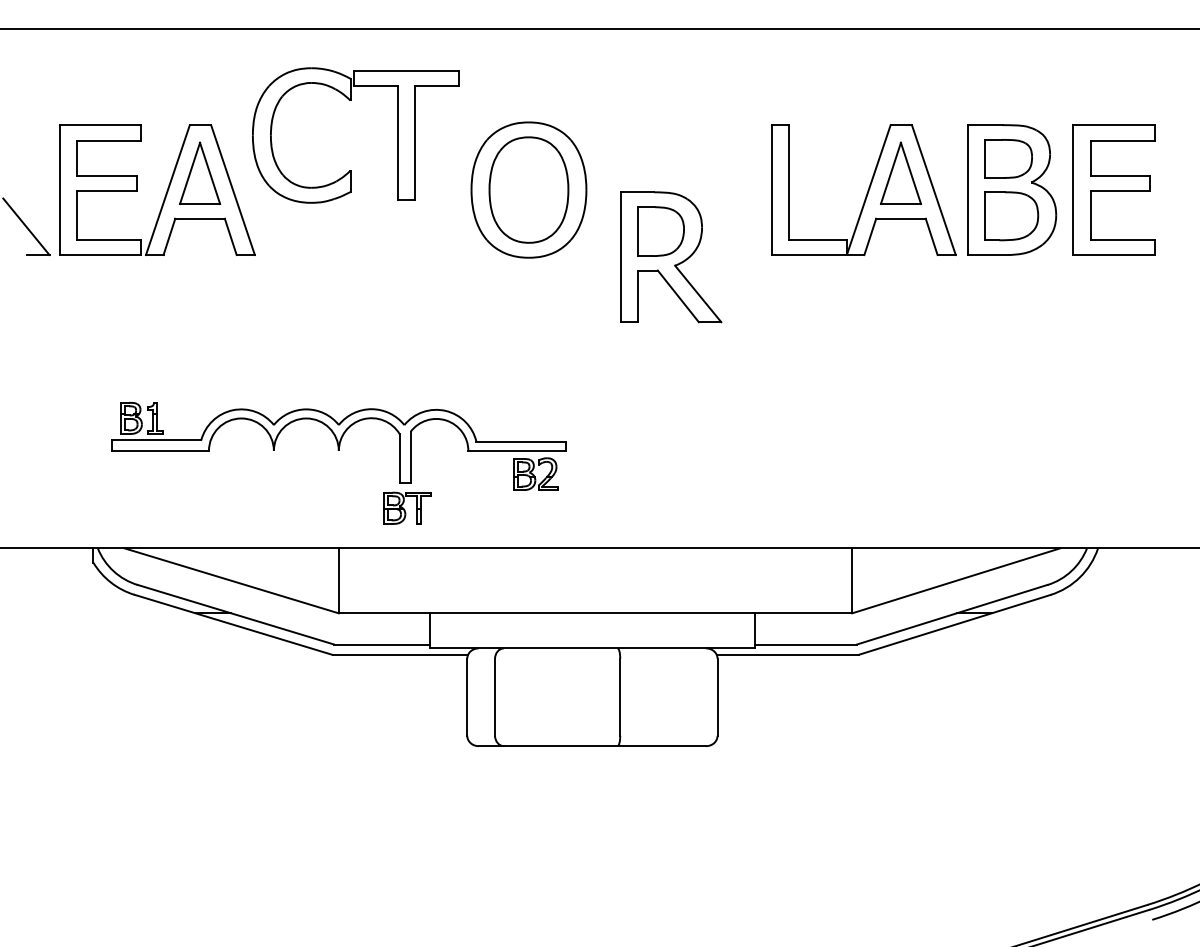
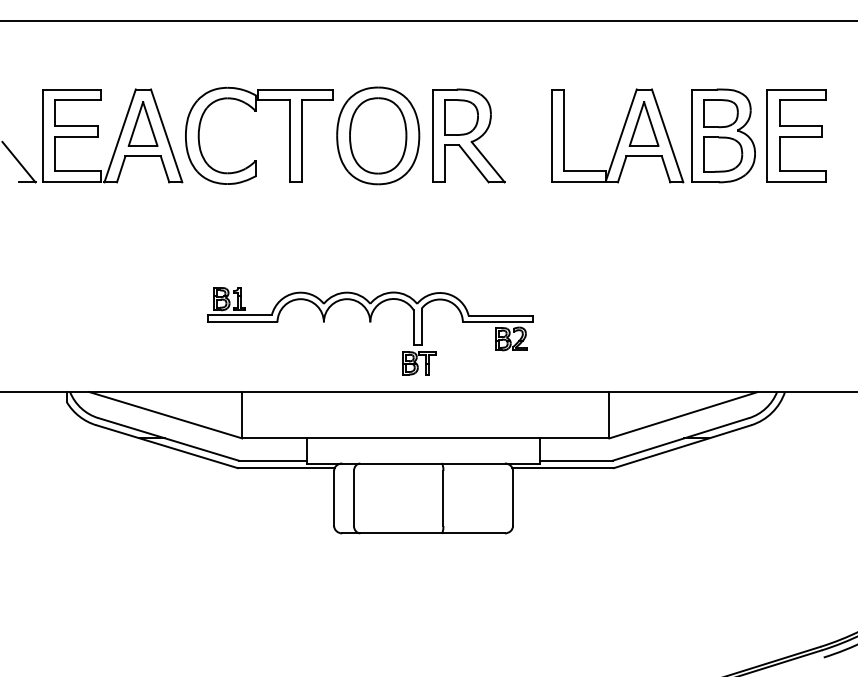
part: (351, 101) -> (256, 111), moved
part: (670, 256) -> (468, 135), moved
part: (339, 451) -> (370, 322), moved

